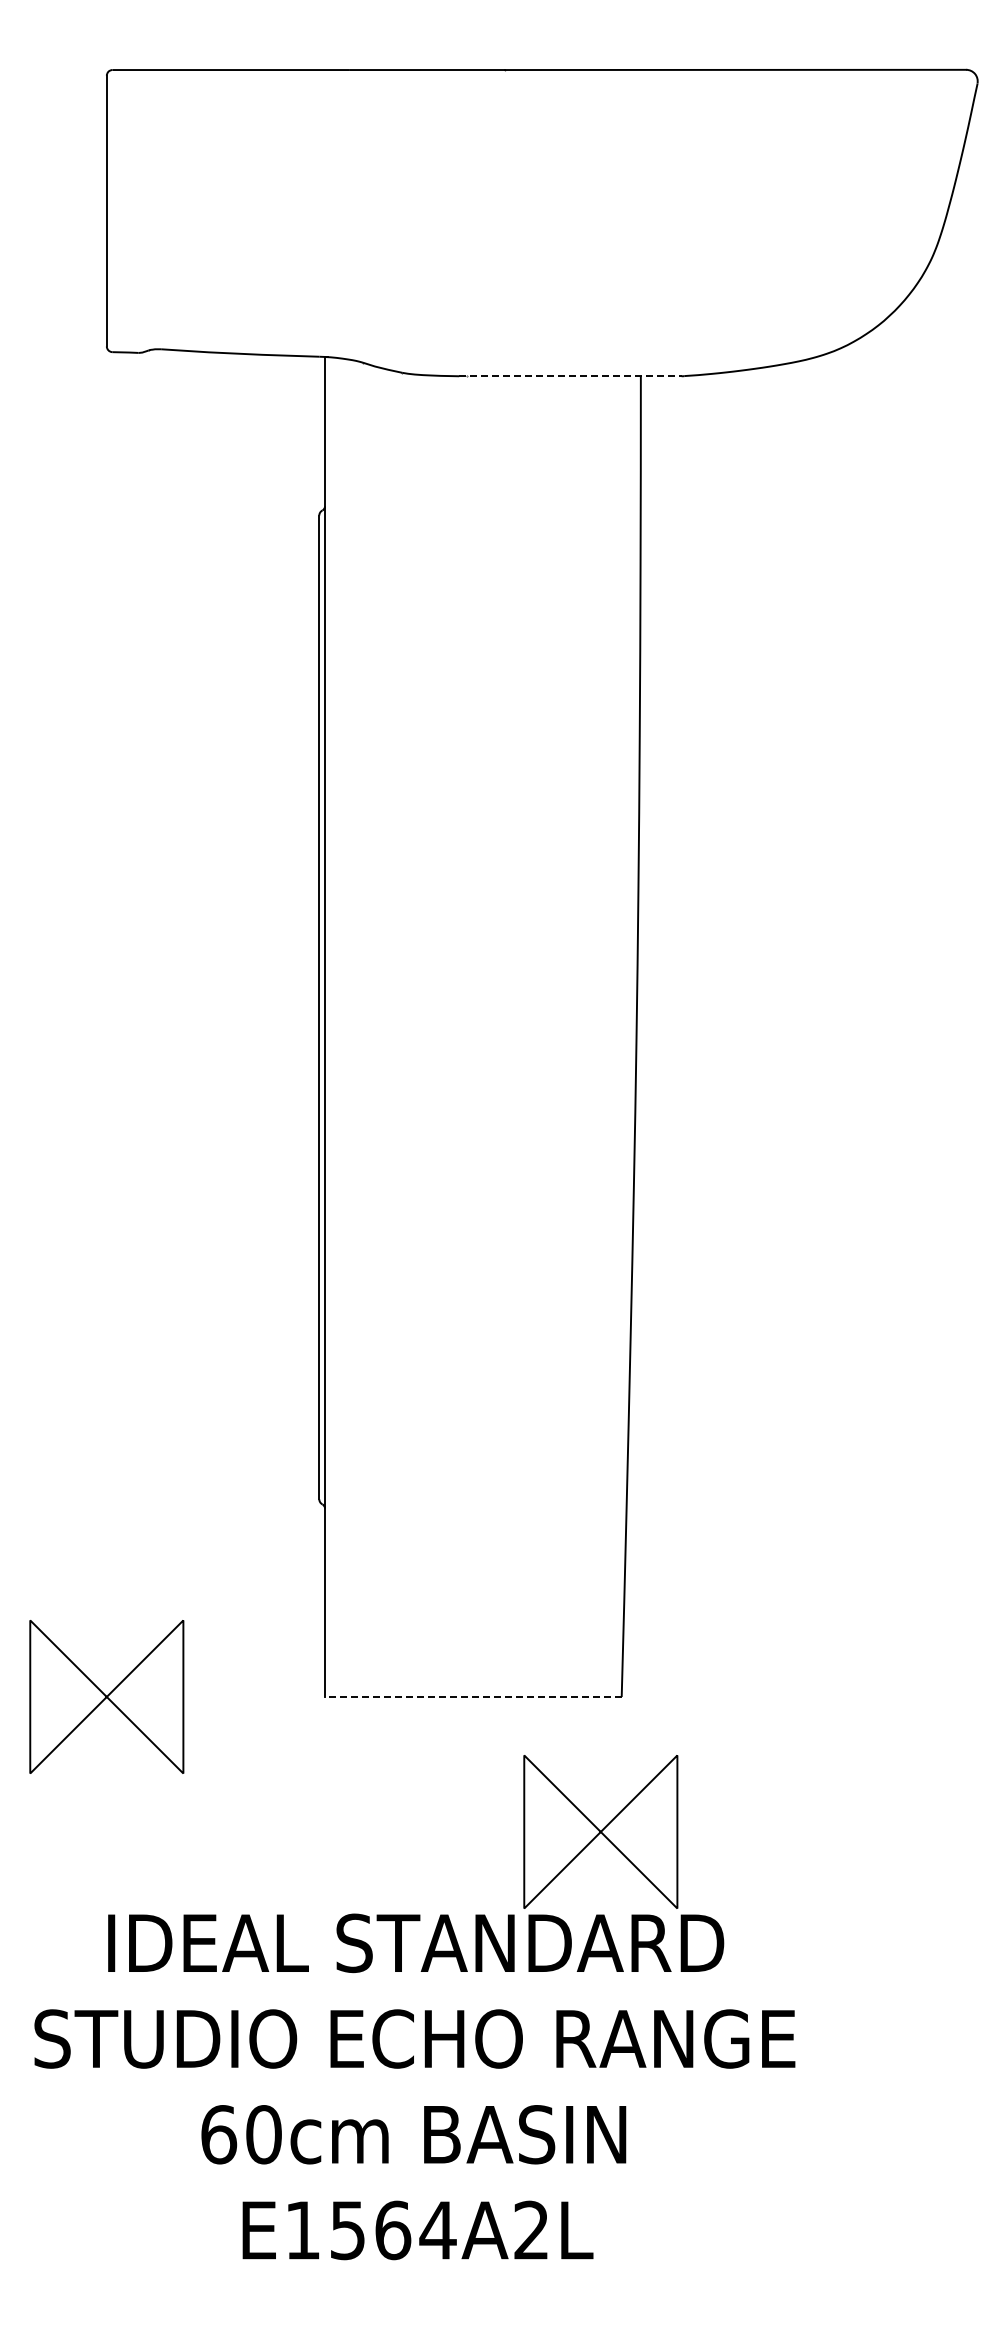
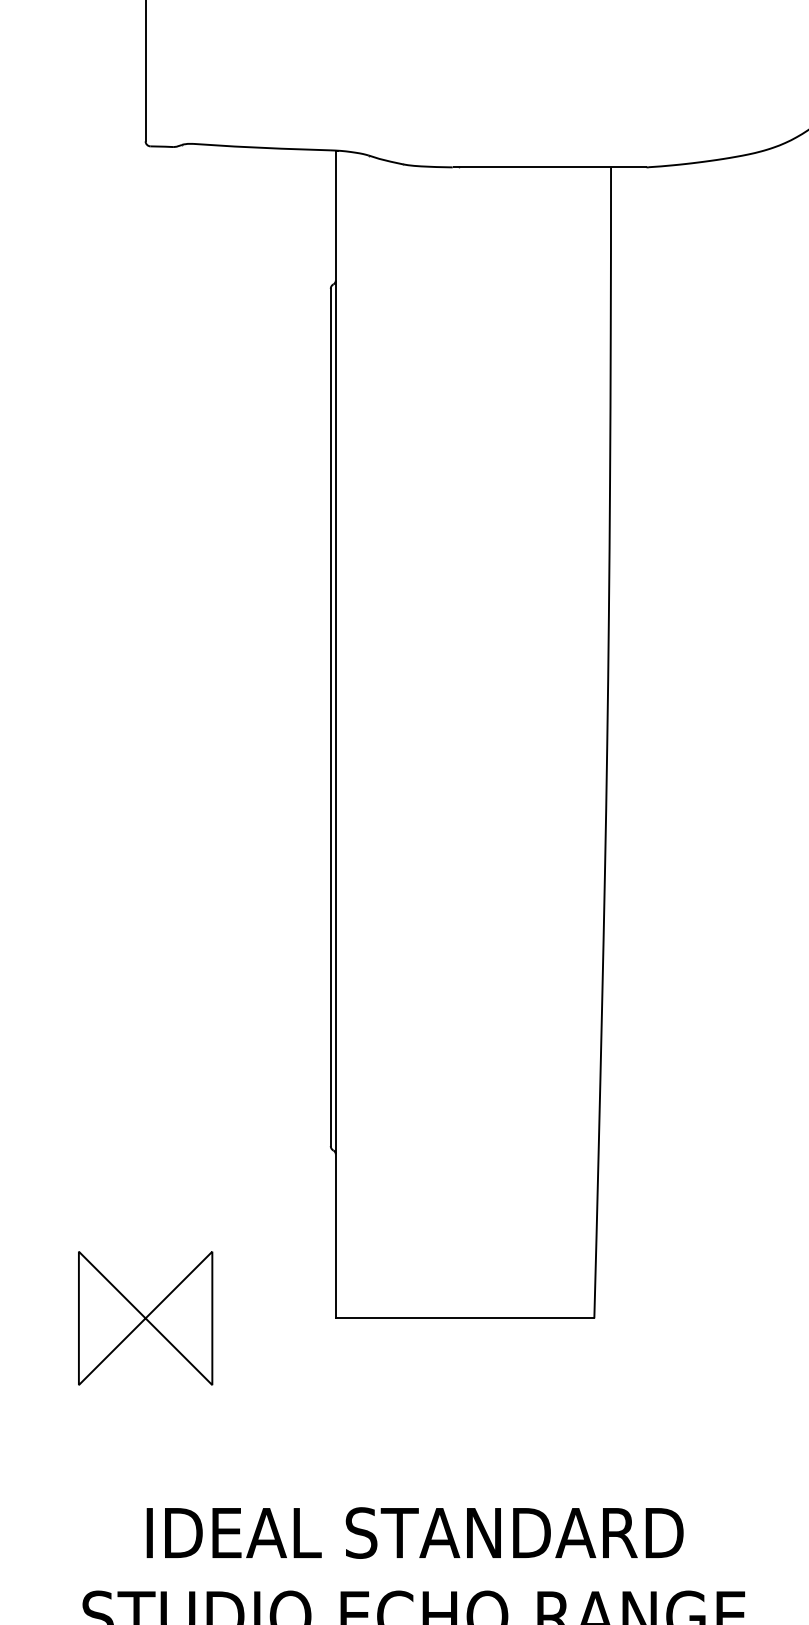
line: (568, 376) -> (547, 167), dashed -> solid
line: (472, 1696) -> (464, 1317), dashed -> solid
part: (600, 1831) -> (575, 1435), removed

